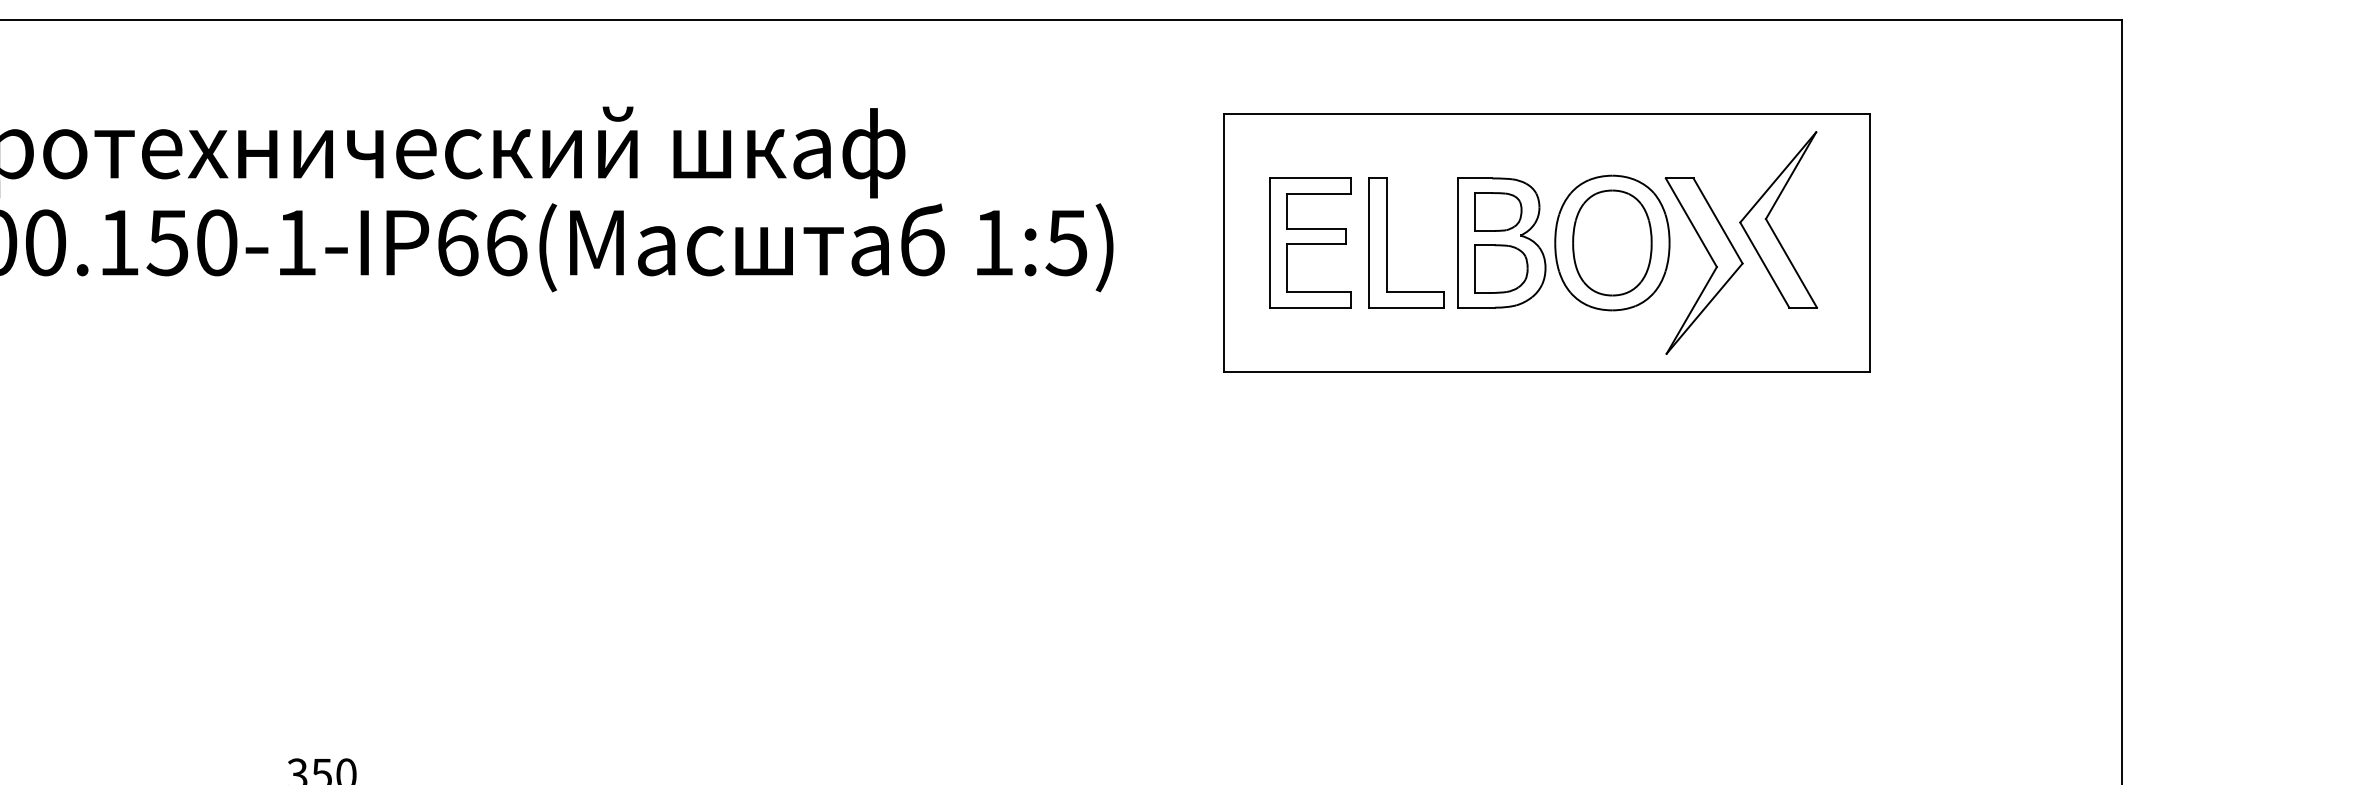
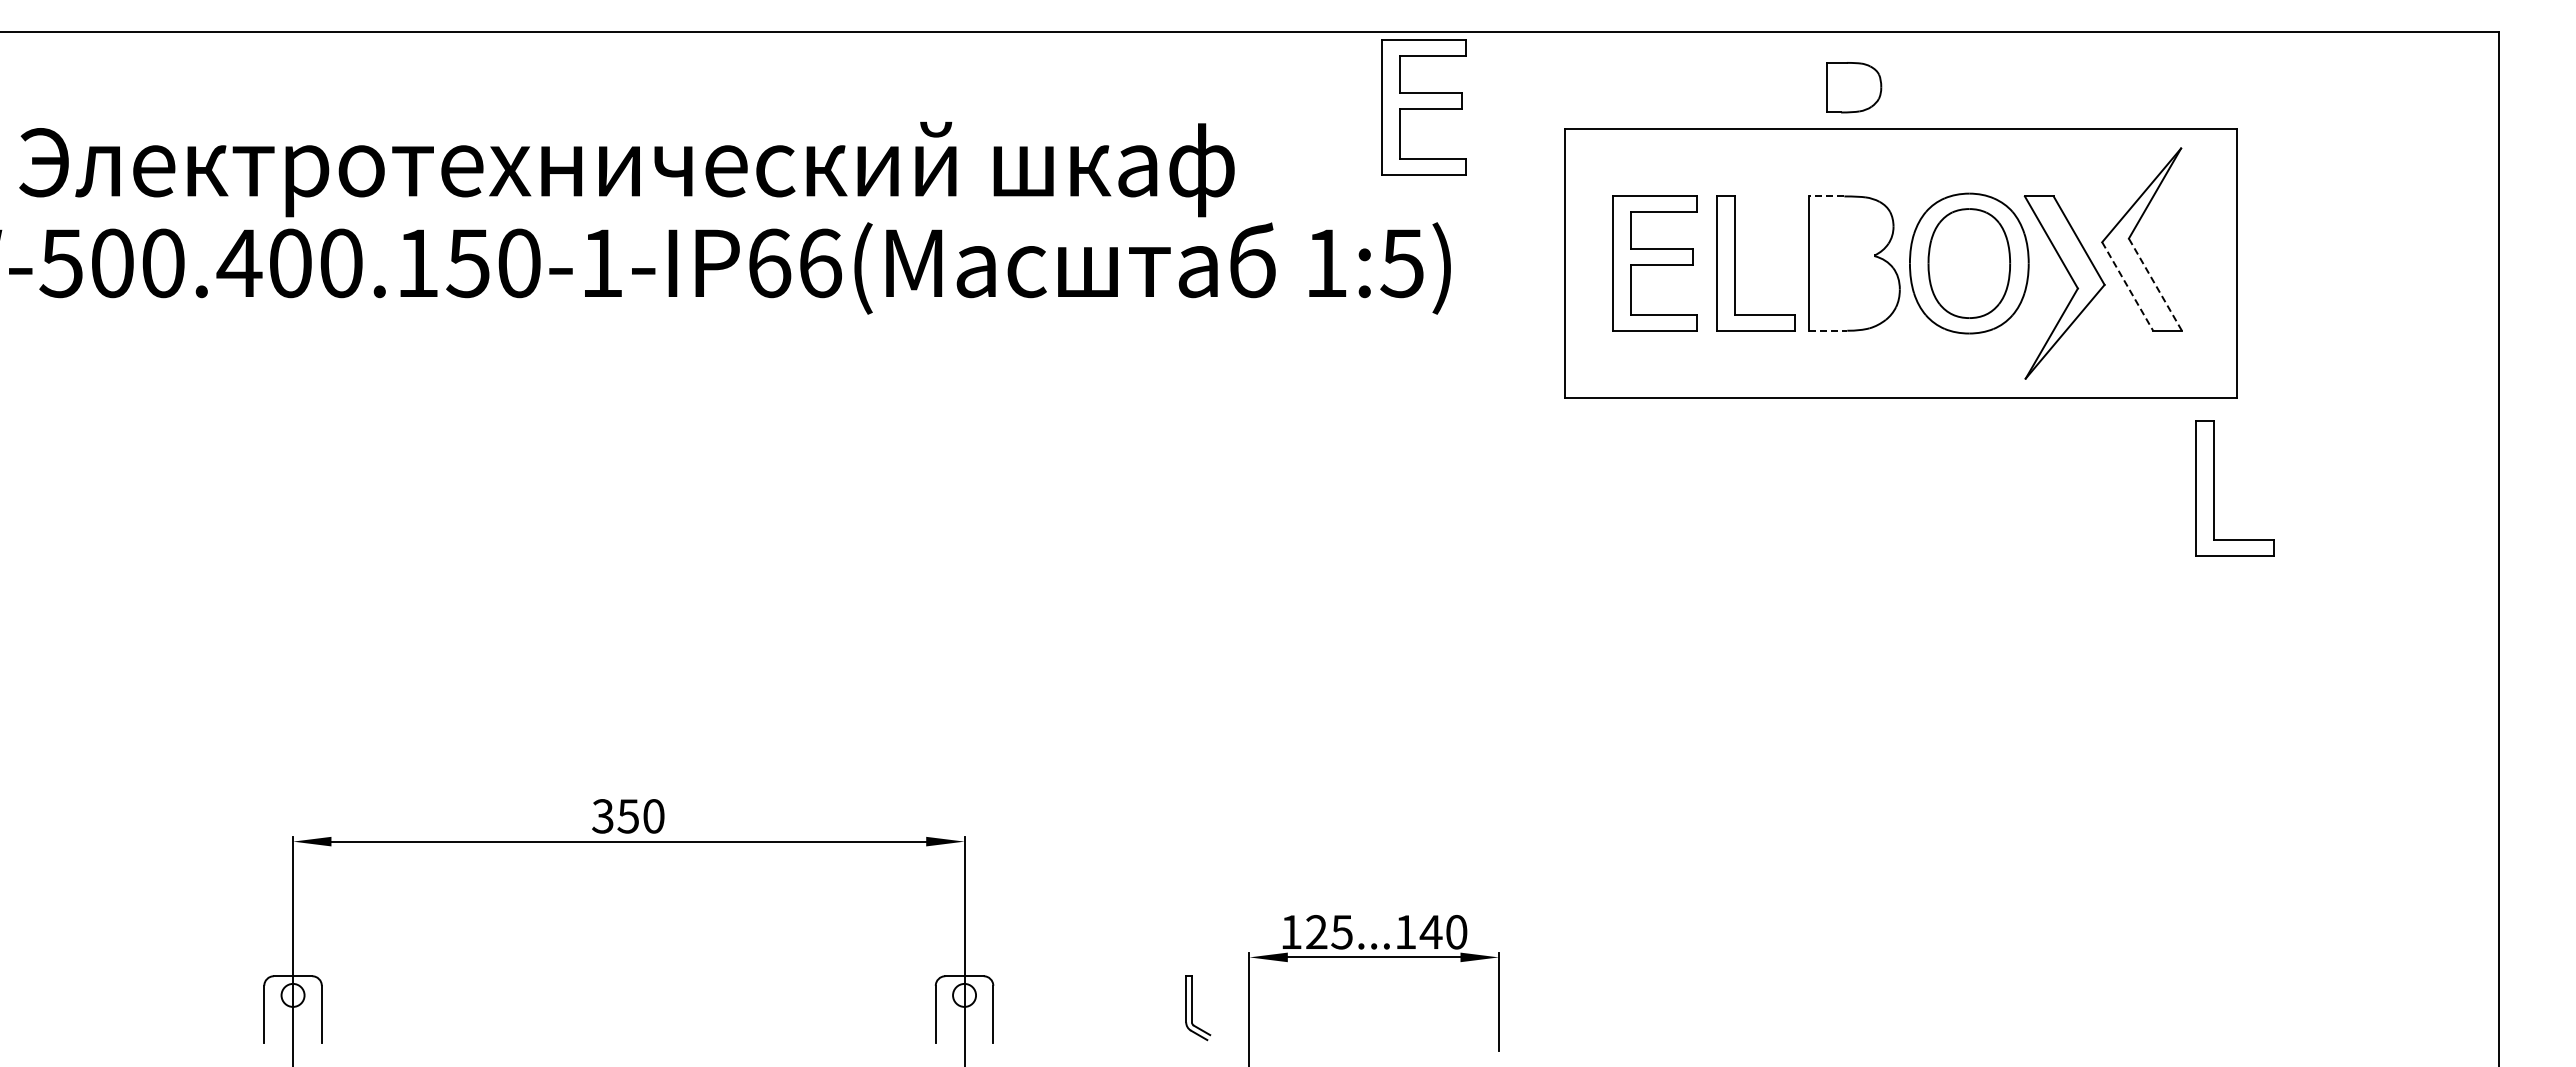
part: (1087, 92) -> (1423, 107), added
line: (1474, 178) -> (1826, 196), solid -> dashed
part: (1498, 211) -> (1850, 230), removed
line: (1791, 263) -> (2155, 284), solid -> dashed
line: (1764, 265) -> (2127, 286), solid -> dashed
part: (1501, 268) -> (1854, 87), moved
line: (1476, 307) -> (1828, 330), solid -> dashed
part: (1848, 459) -> (2214, 488), added

